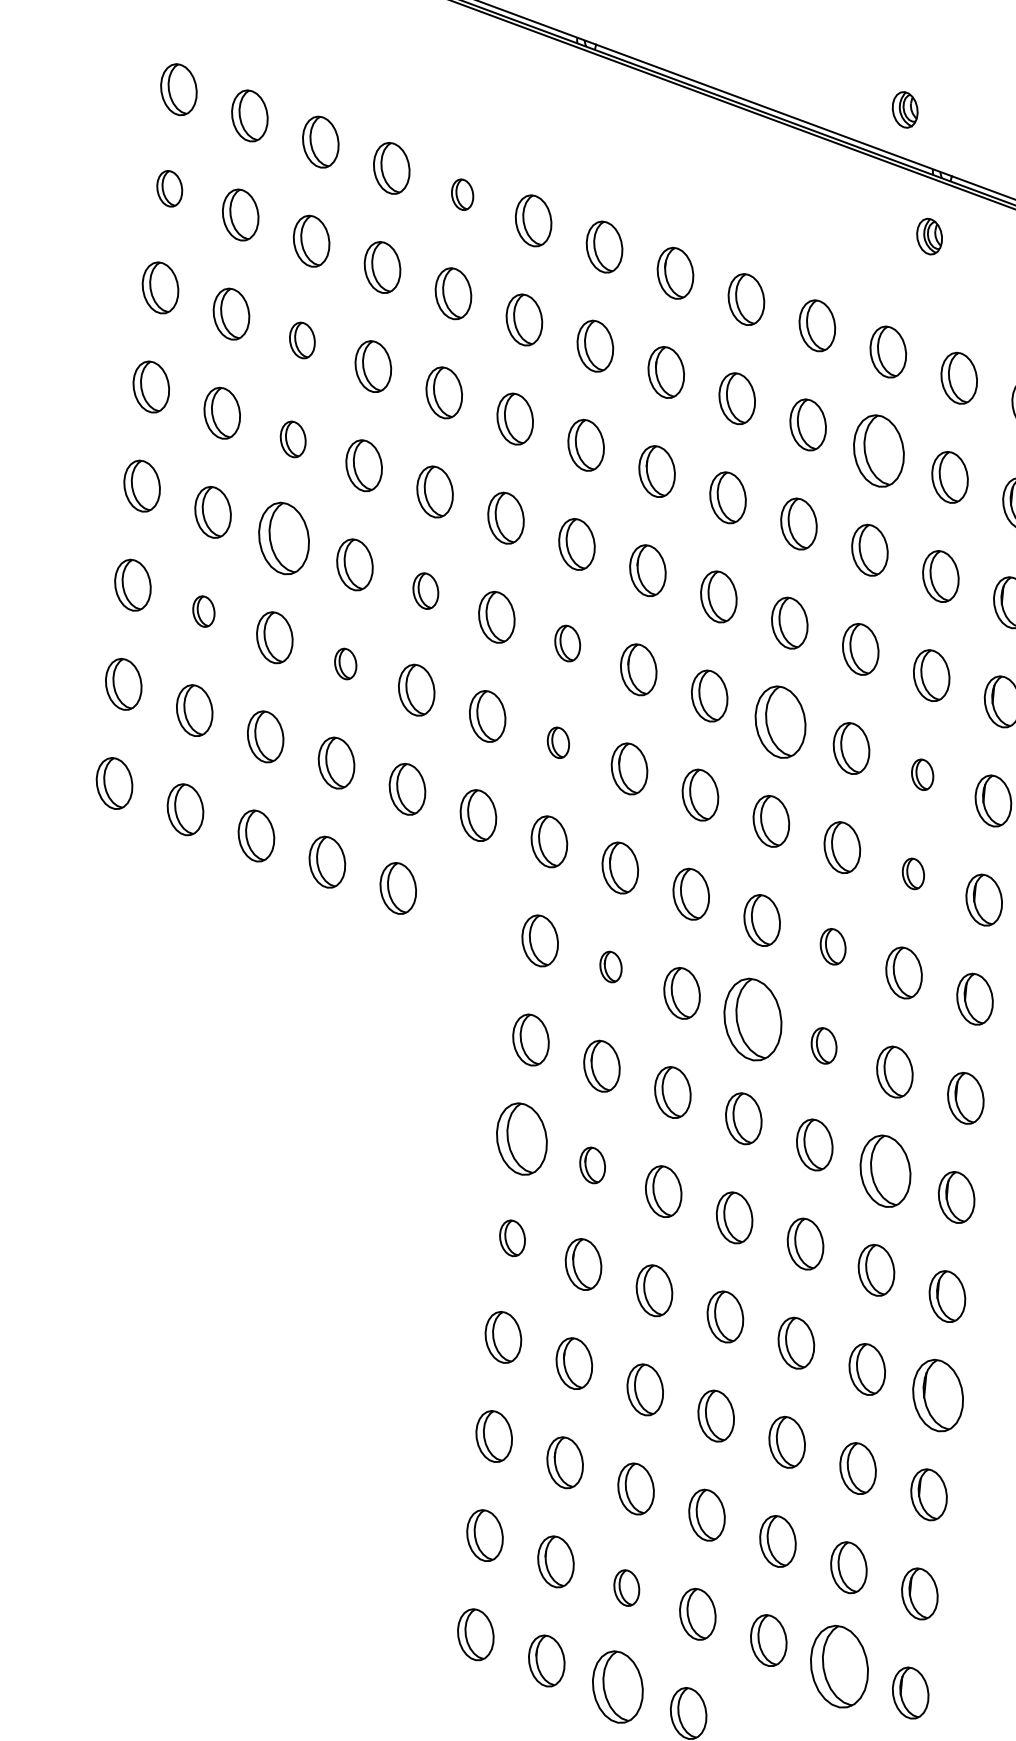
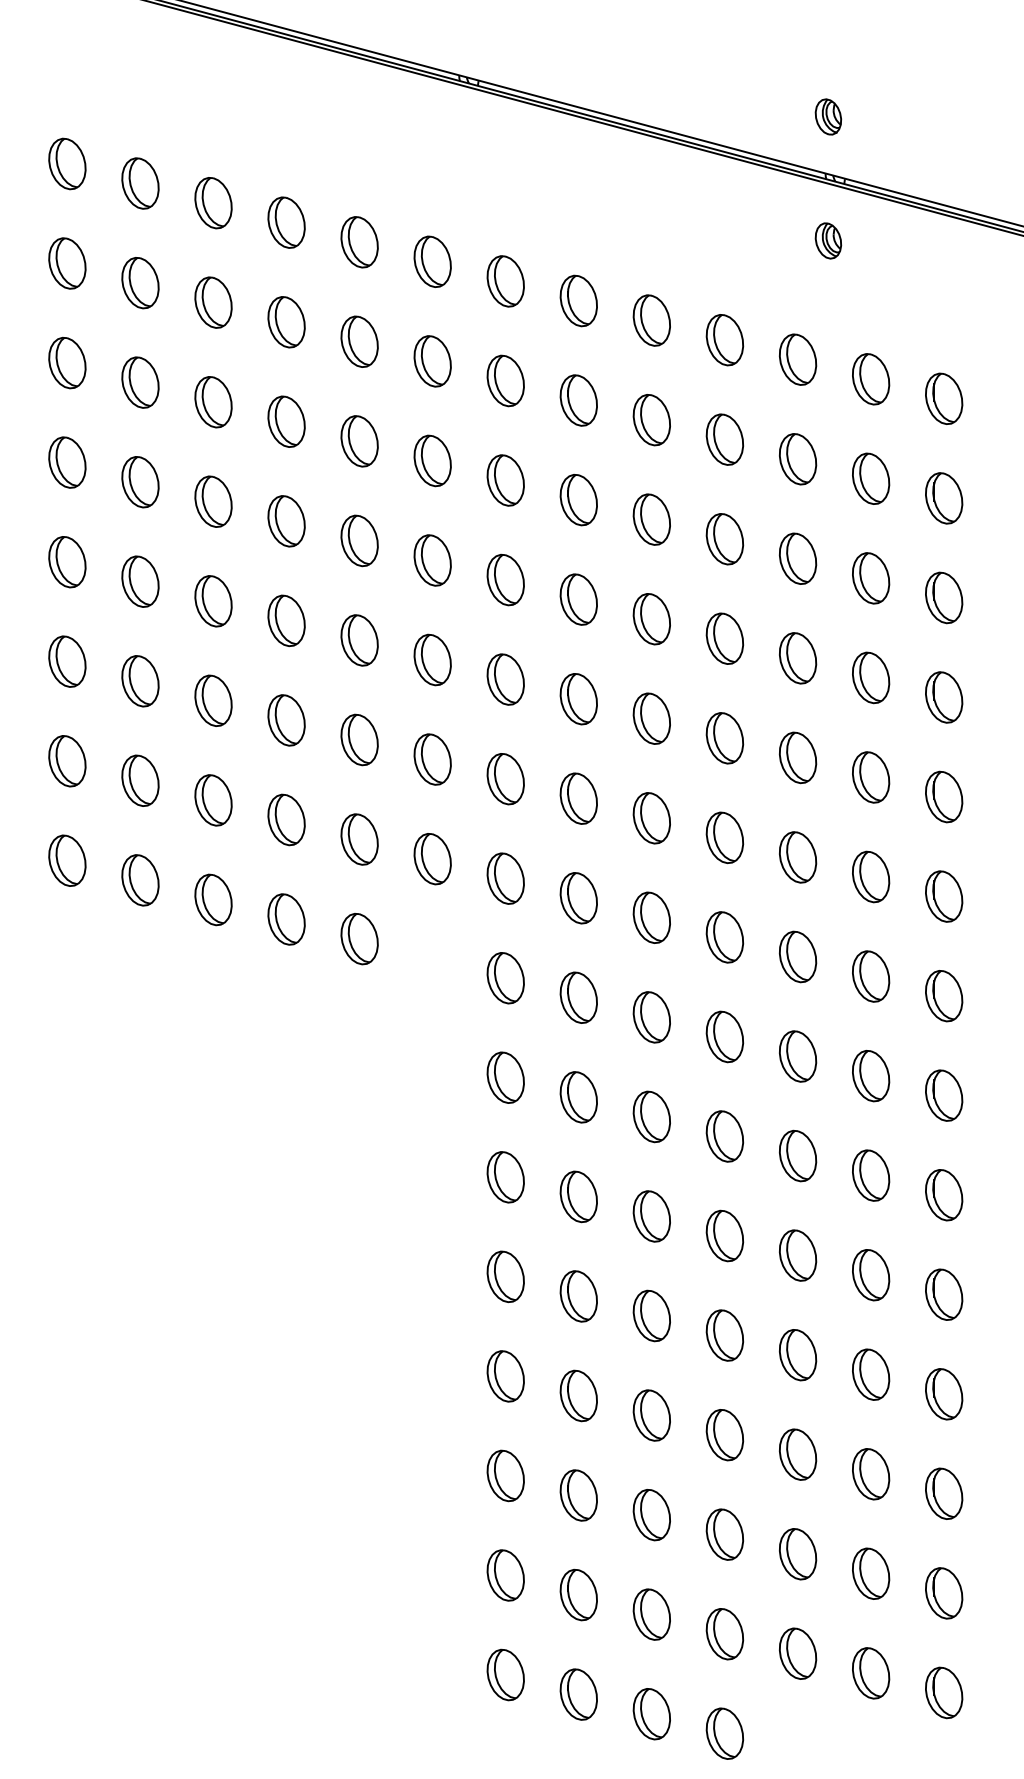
part: (905, 109) -> (828, 116), moved
part: (169, 188) -> (67, 263), size x1.43
part: (462, 194) -> (359, 242), size x1.67
part: (302, 340) -> (213, 402), size x1.43
part: (293, 439) -> (213, 501), size x1.43
part: (879, 451) -> (798, 459), size x0.71
part: (283, 538) -> (213, 601), size x0.71
part: (425, 591) -> (359, 640), size x1.43
part: (203, 611) -> (140, 681), size x1.67
part: (567, 643) -> (505, 679), size x1.43
part: (345, 664) -> (286, 720), size x1.67
part: (780, 722) -> (724, 738), size x0.71
part: (558, 743) -> (505, 779), size x1.67
part: (922, 774) -> (871, 777), size x1.67
part: (913, 873) -> (871, 876), size x1.67
part: (832, 946) -> (797, 956), size x1.43
part: (610, 966) -> (578, 997), size x1.67
part: (752, 1019) -> (724, 1036), size x0.62
part: (824, 1045) -> (798, 1056), size x1.43
part: (521, 1139) -> (505, 1177), size x0.71
part: (592, 1165) -> (578, 1196), size x1.43
part: (886, 1171) -> (871, 1175), size x0.71
part: (512, 1237) -> (505, 1276), size x1.43
part: (938, 1395) -> (944, 1394), size x0.71
part: (626, 1587) -> (651, 1614), size x1.43
part: (840, 1667) -> (871, 1673), size x0.62
part: (617, 1687) -> (651, 1714), size x0.71

